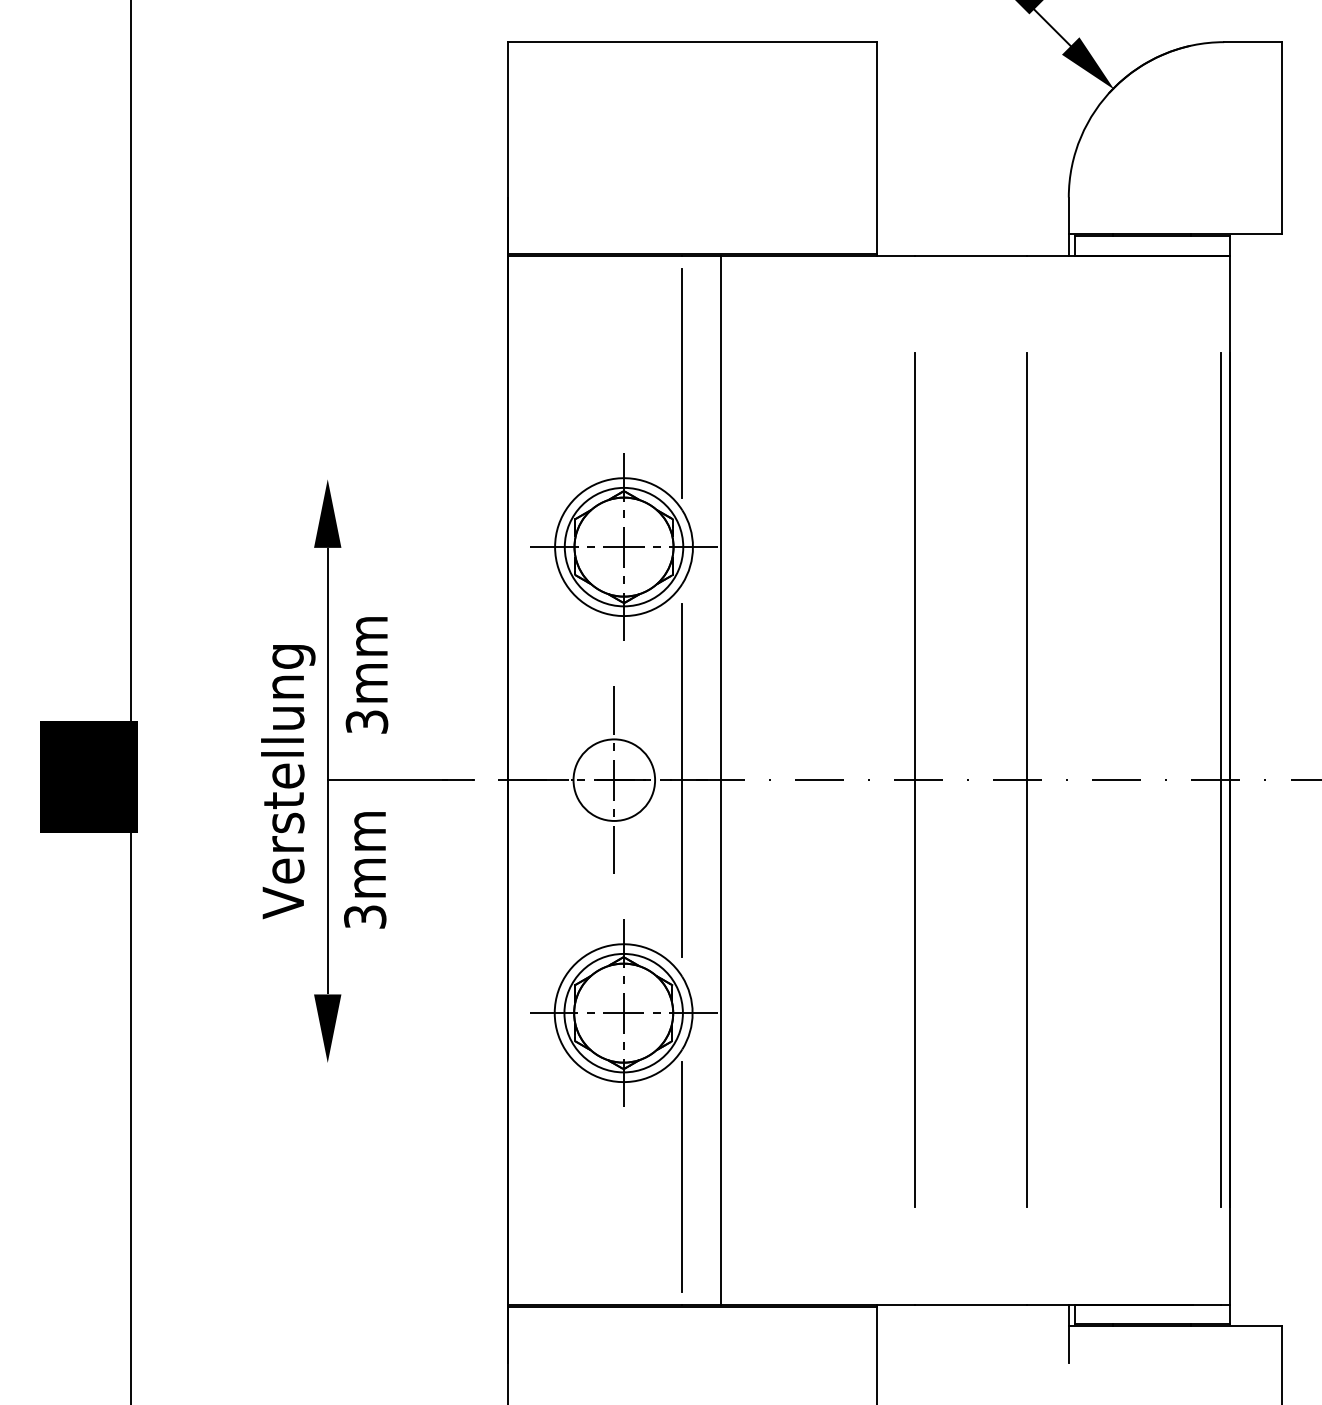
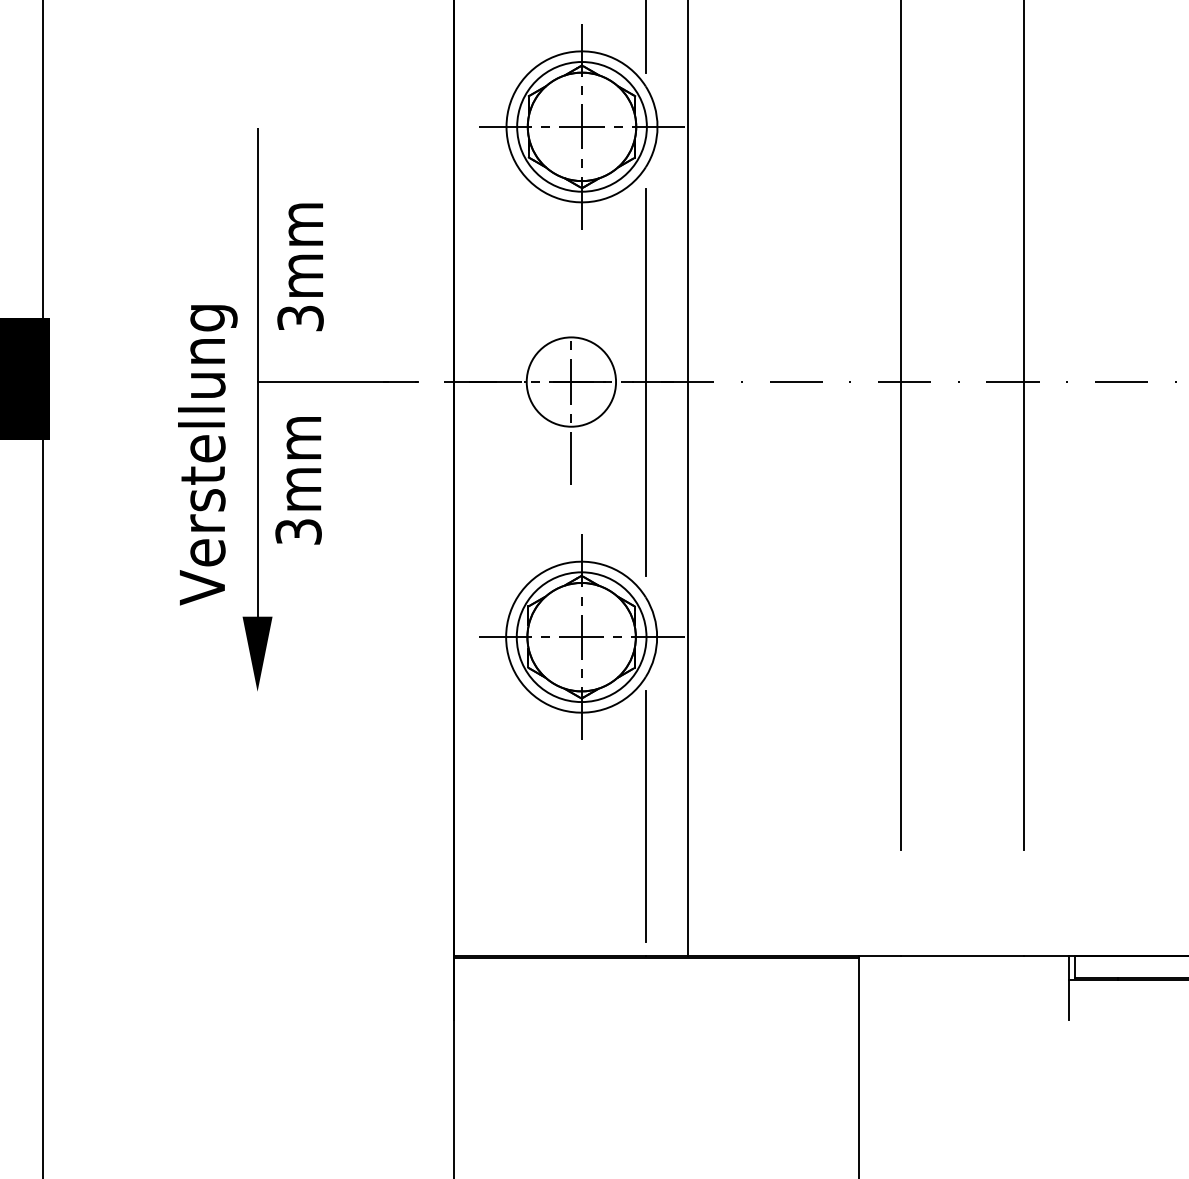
fill: (327, 513) -> (257, 90), removed
line: (614, 709) -> (571, 304), removed
text: (288, 782) -> (208, 455), moved

